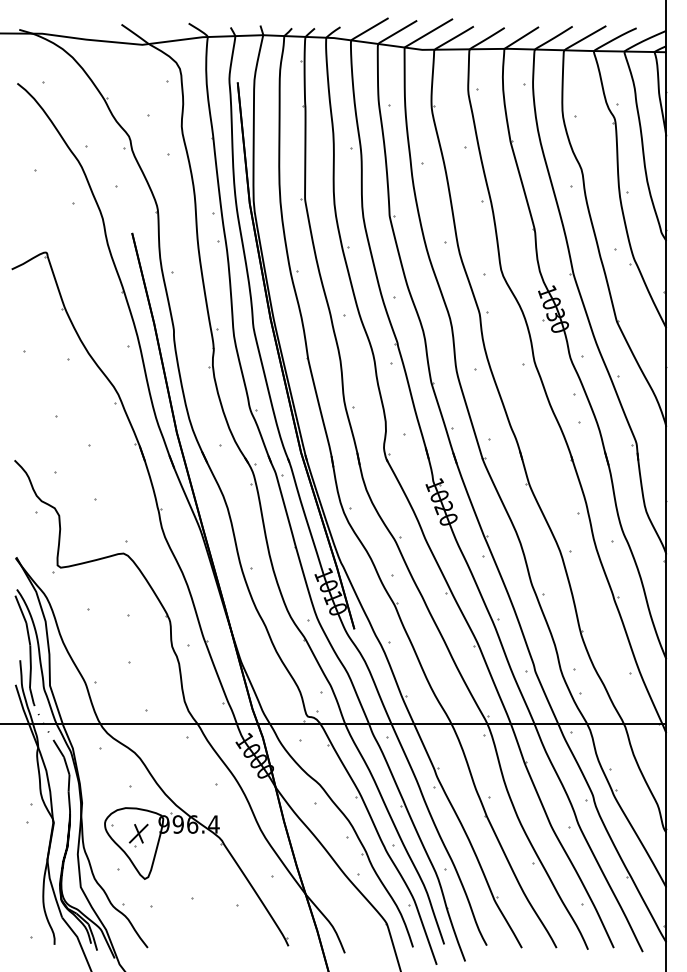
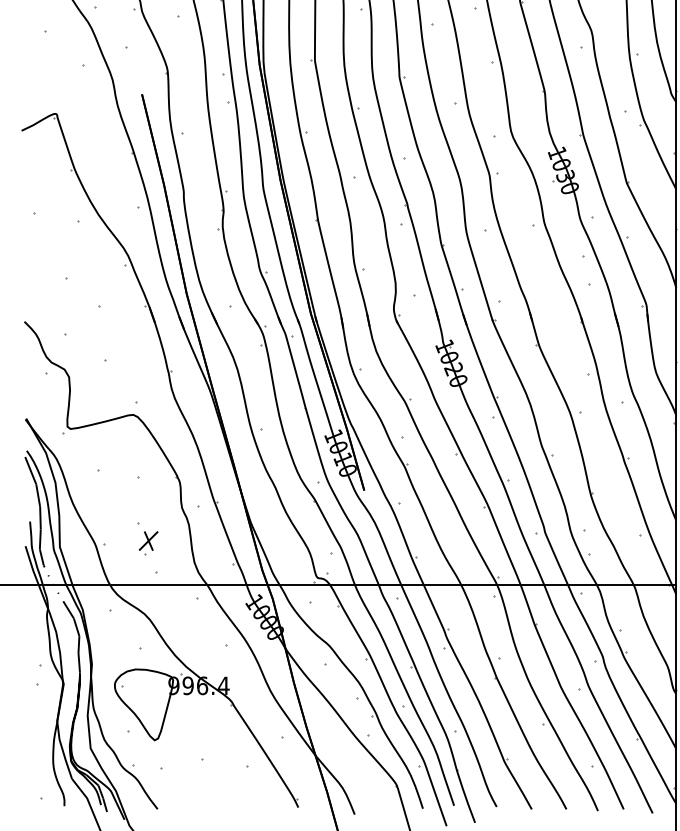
part: (138, 835) -> (148, 542), moved

